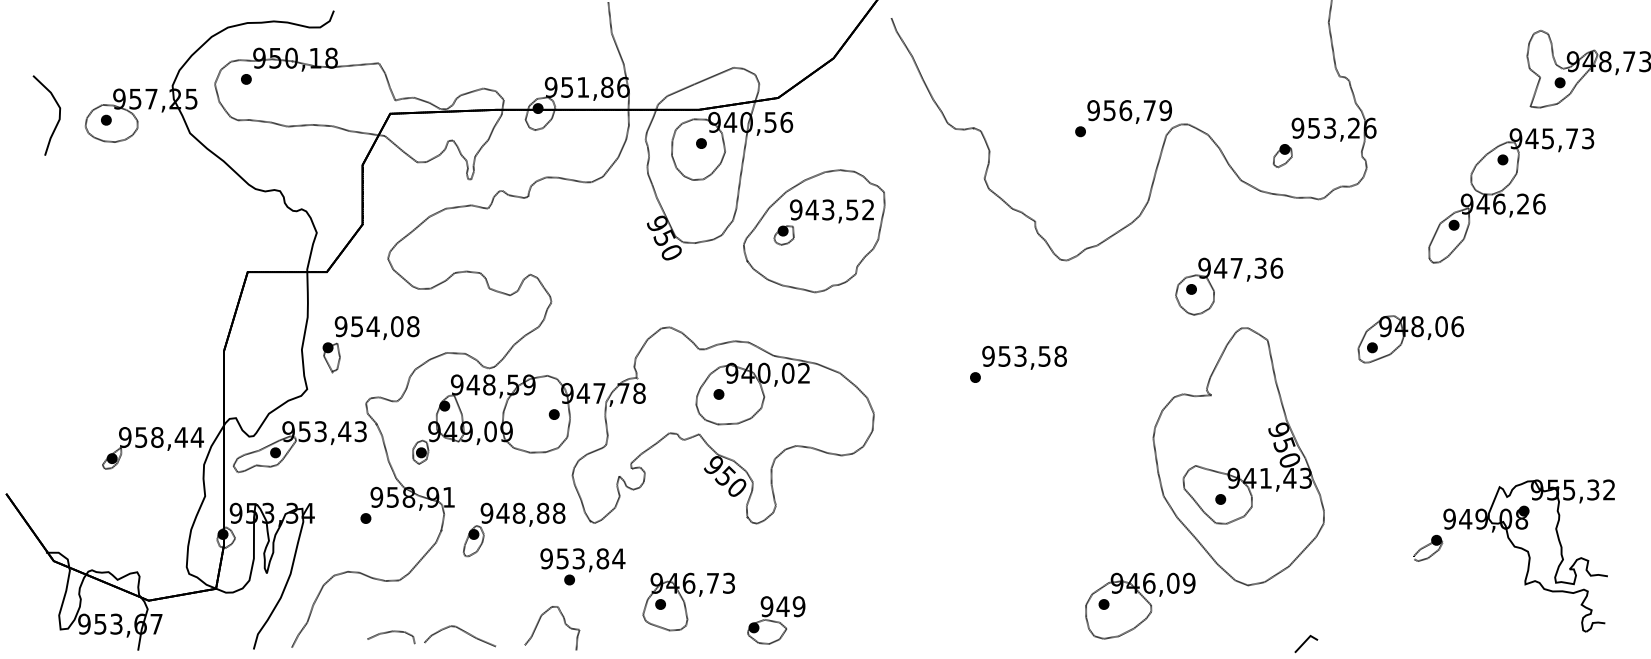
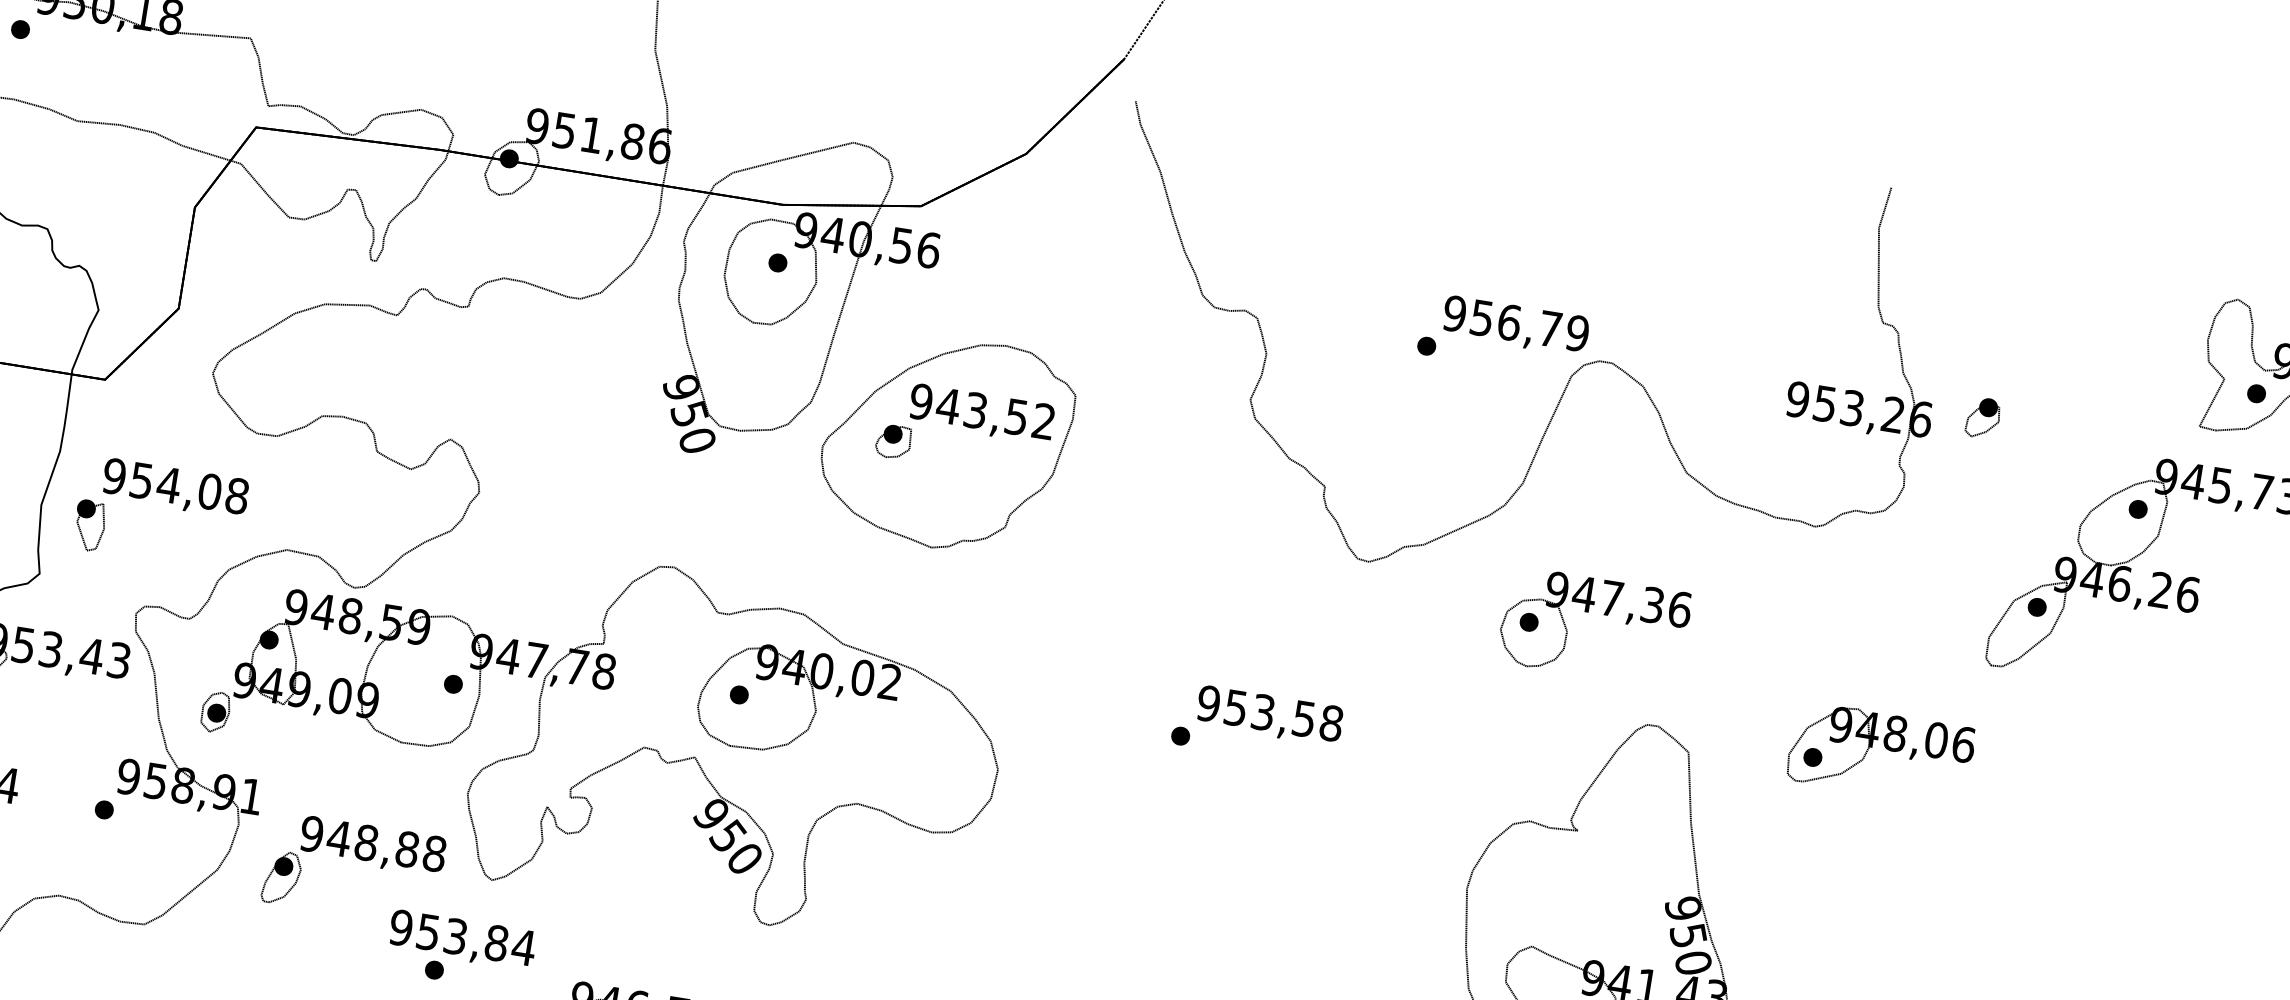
part: (1282, 156) -> (1982, 419), moved
part: (1233, 278) -> (1603, 615), moved
part: (1410, 339) -> (1880, 753), moved

